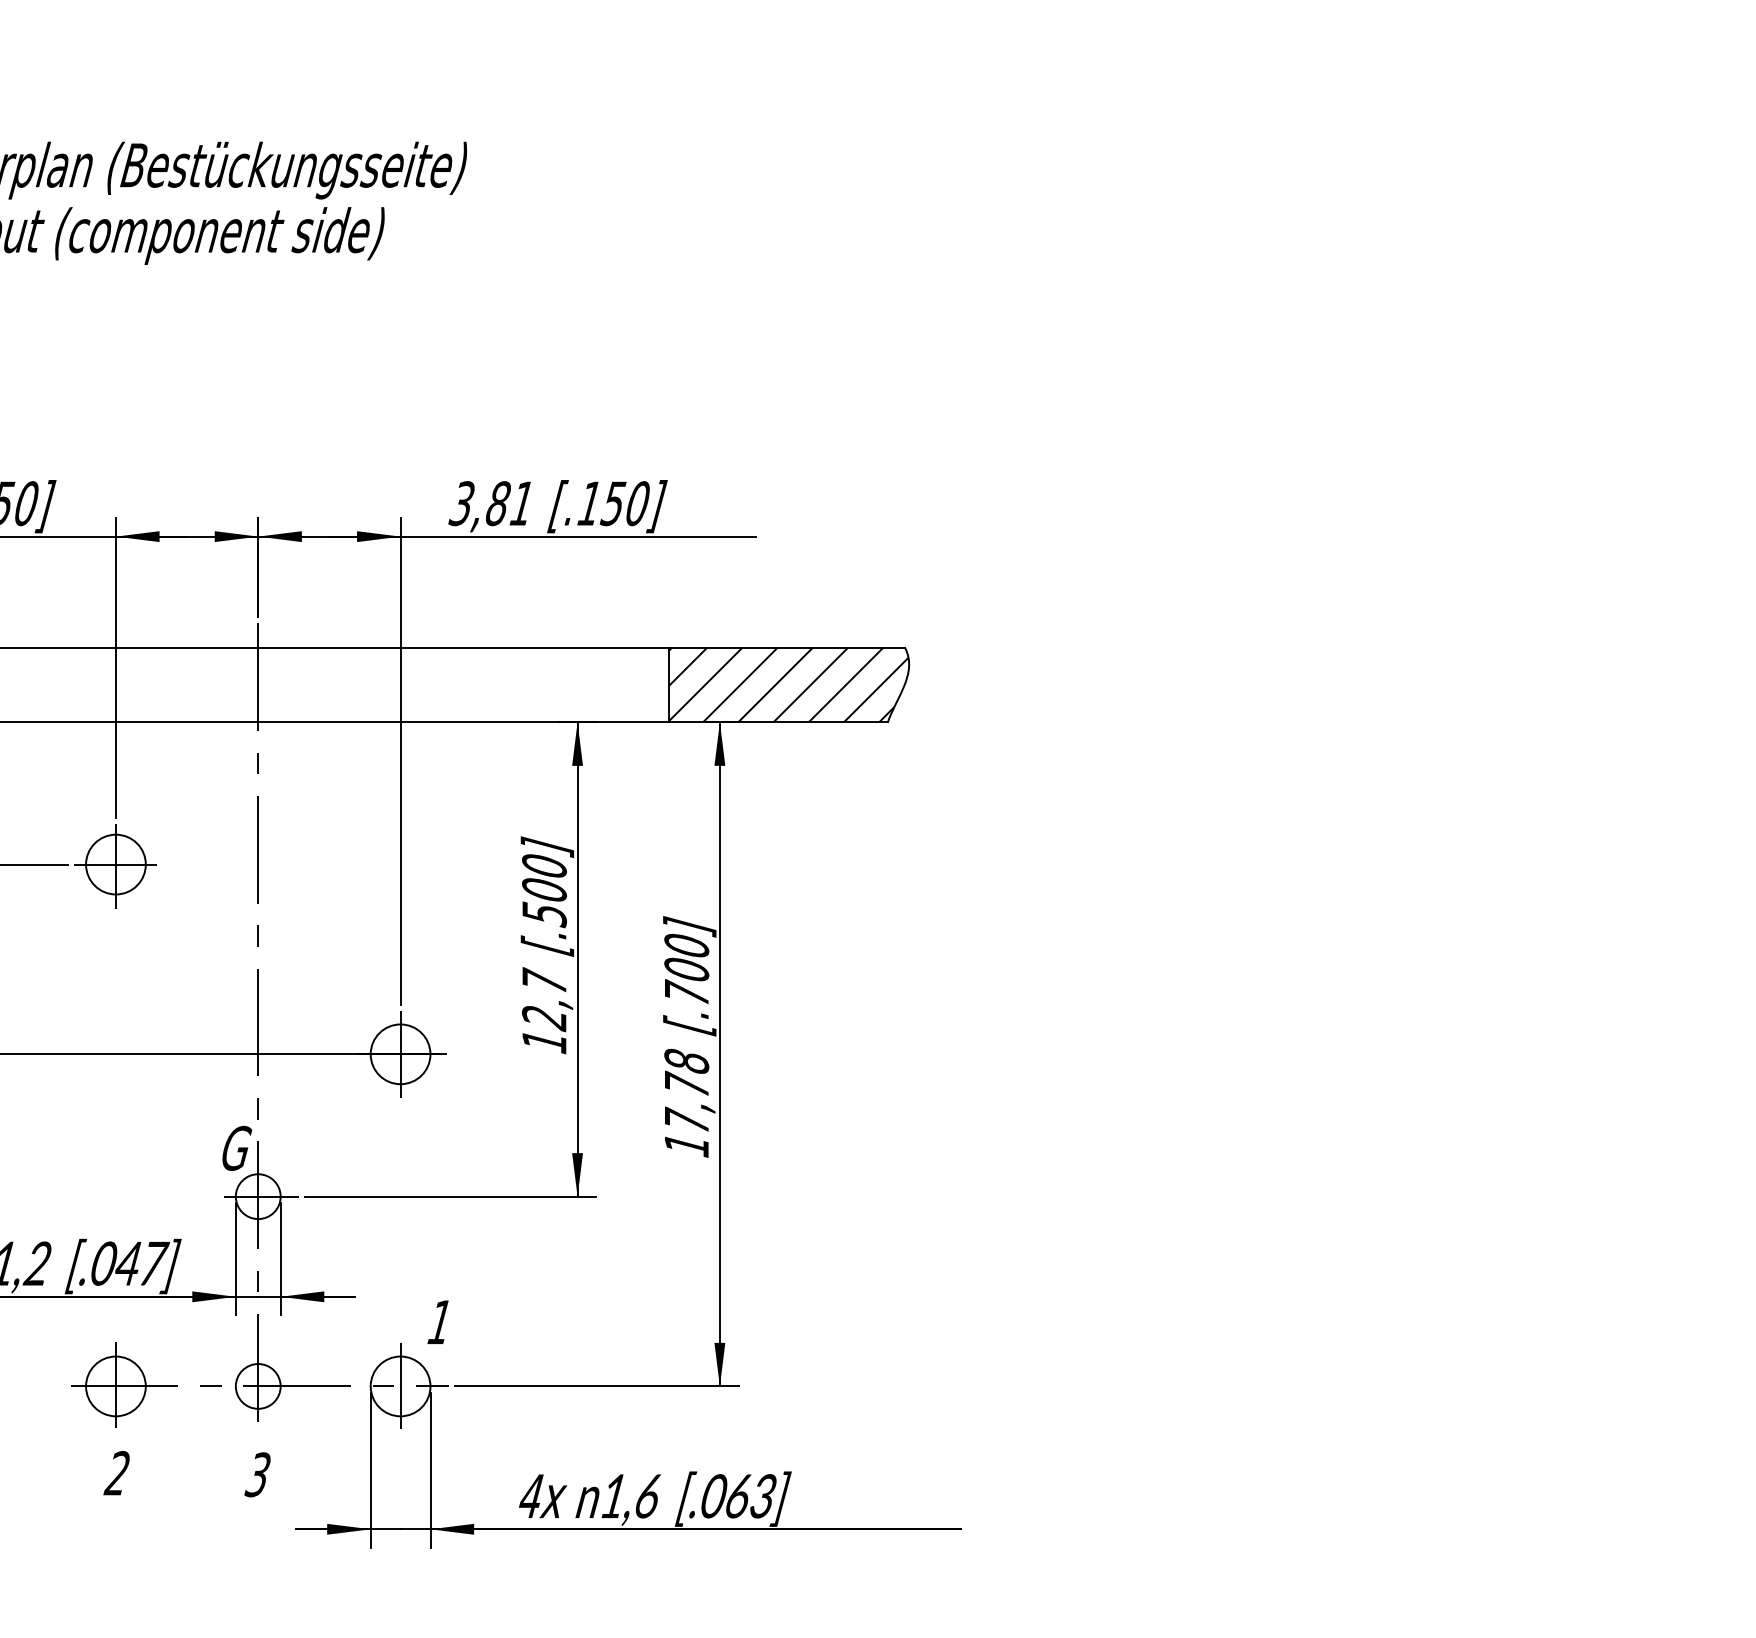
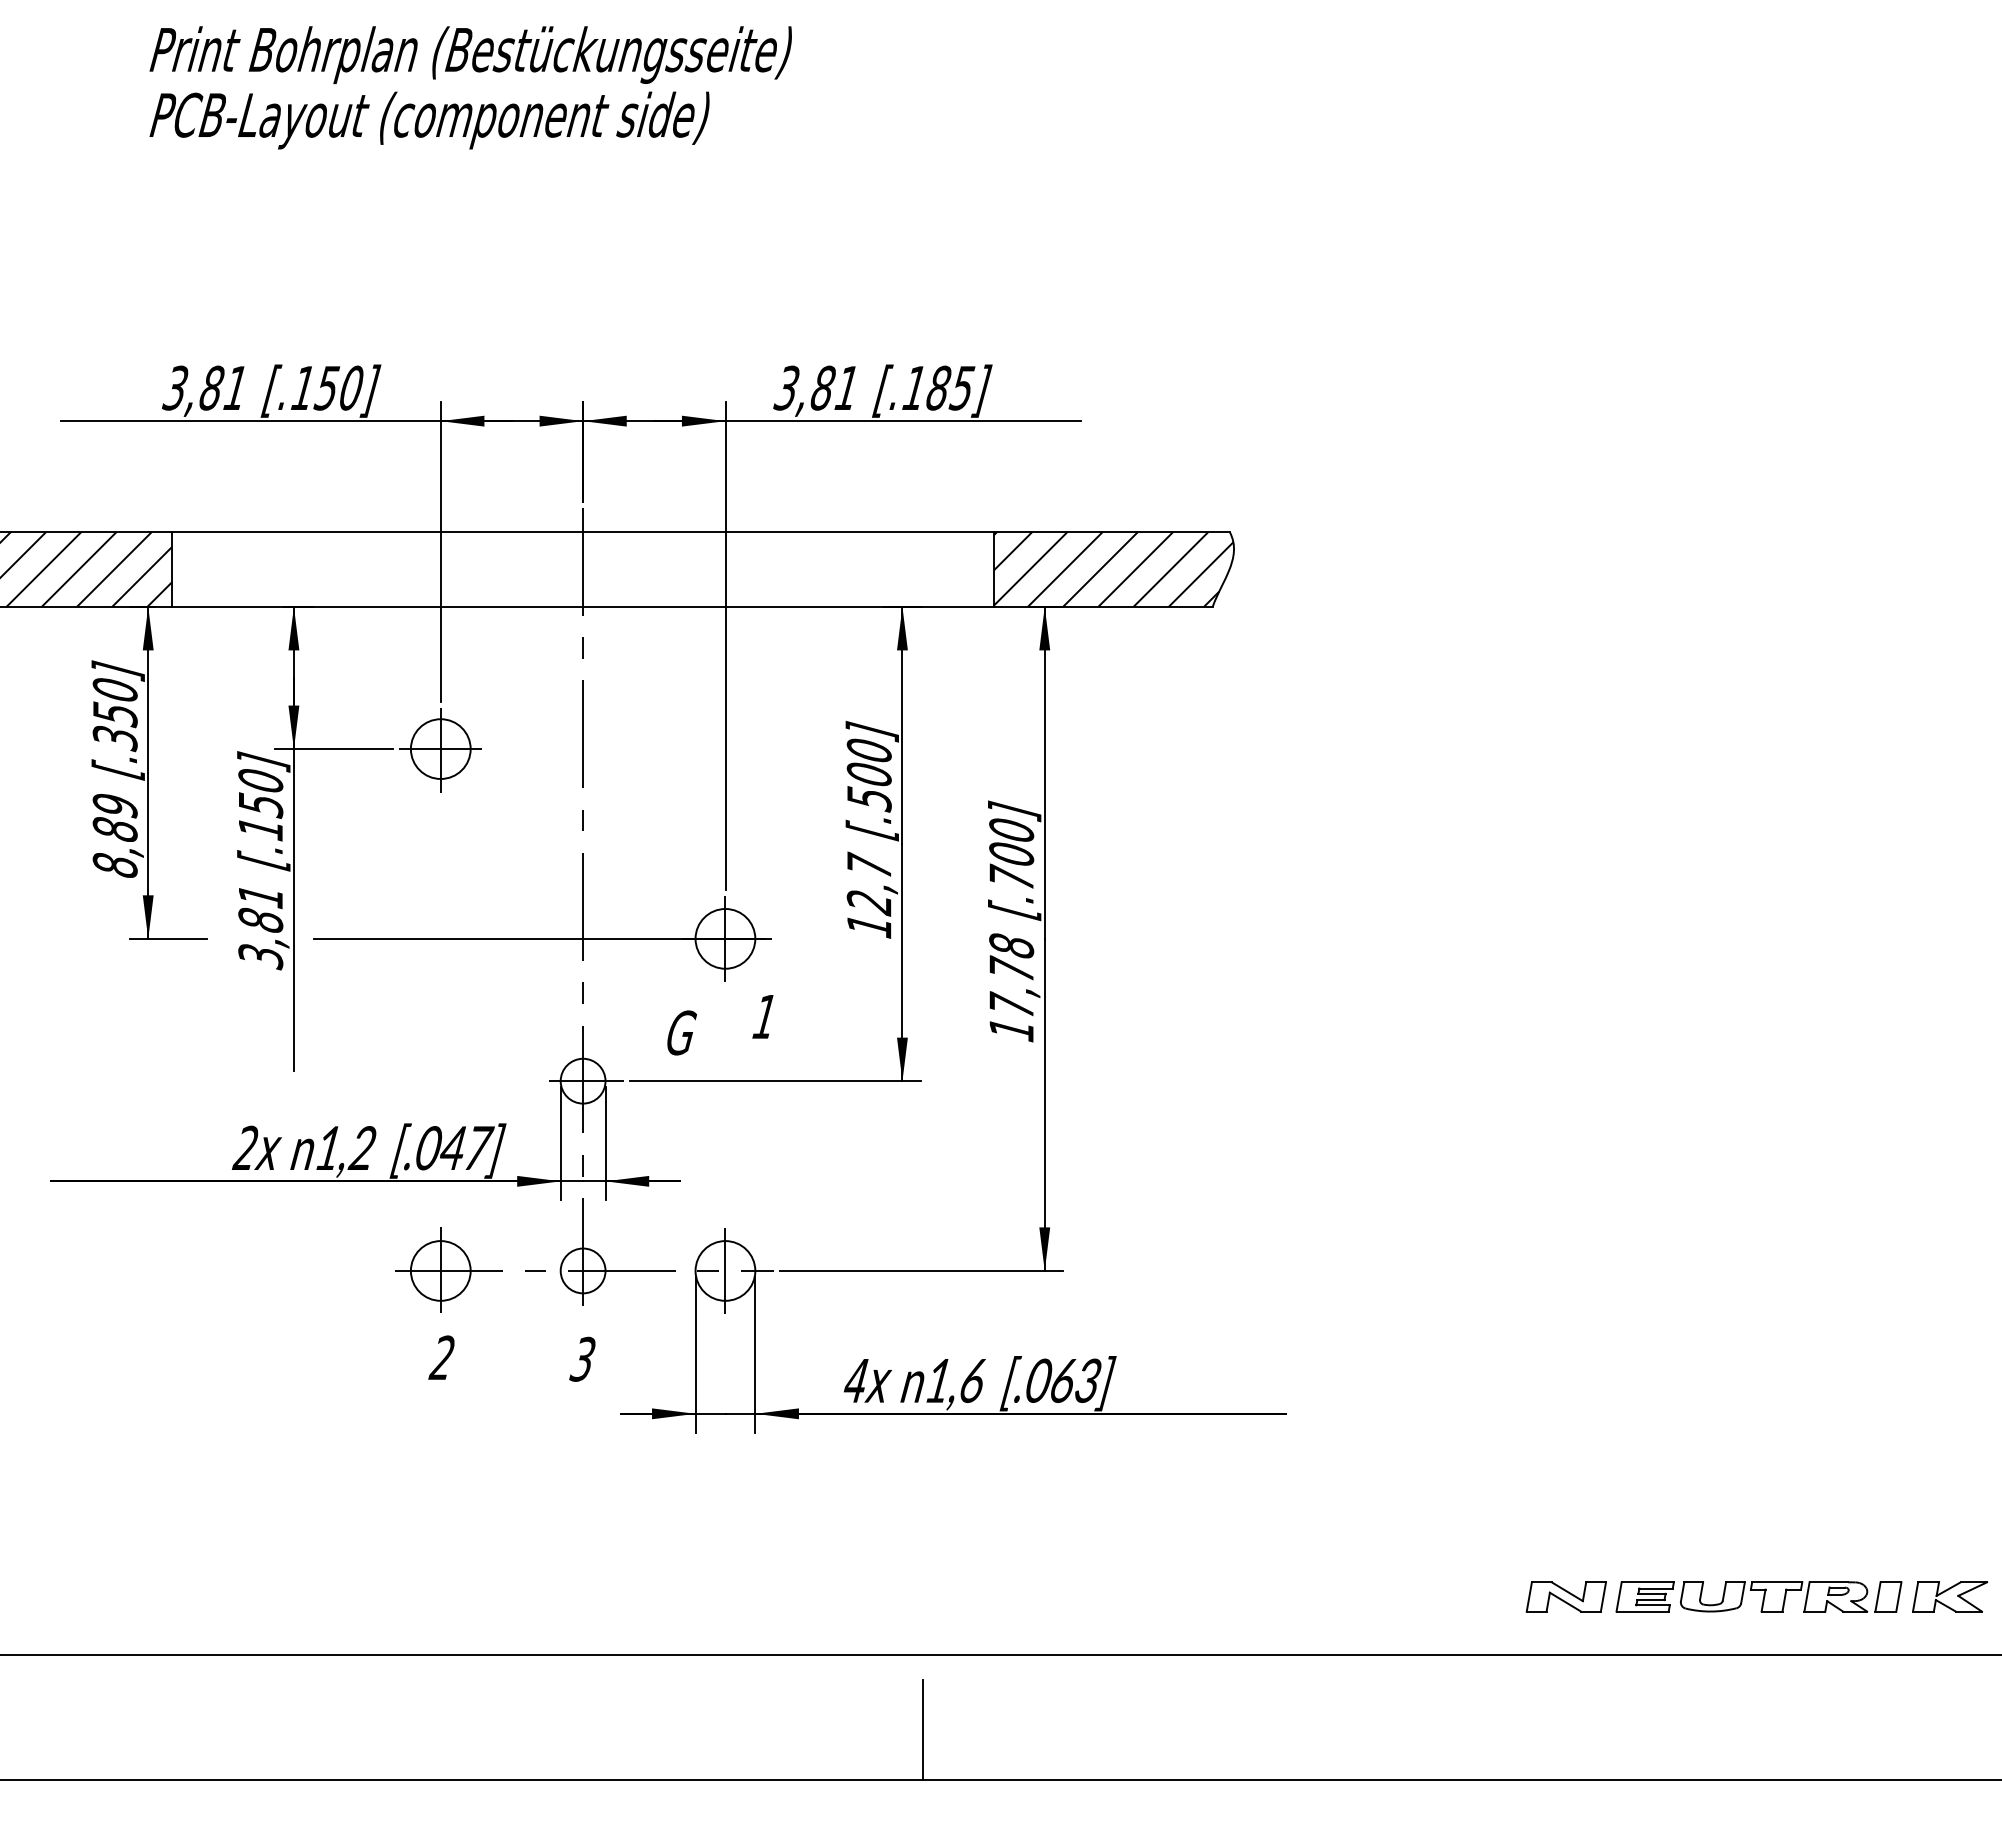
text: (624, 502) -> (949, 387), [.150] -> [.185]
text: (236, 1147) -> (681, 1032), moved
text: (437, 1321) -> (762, 1016), moved

